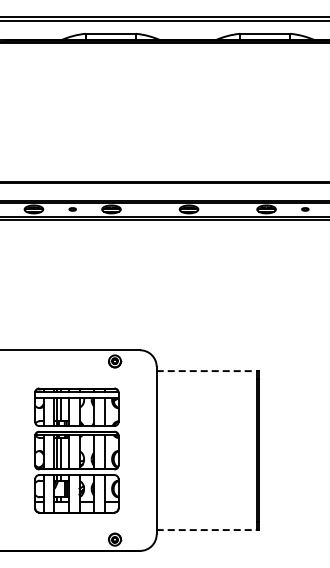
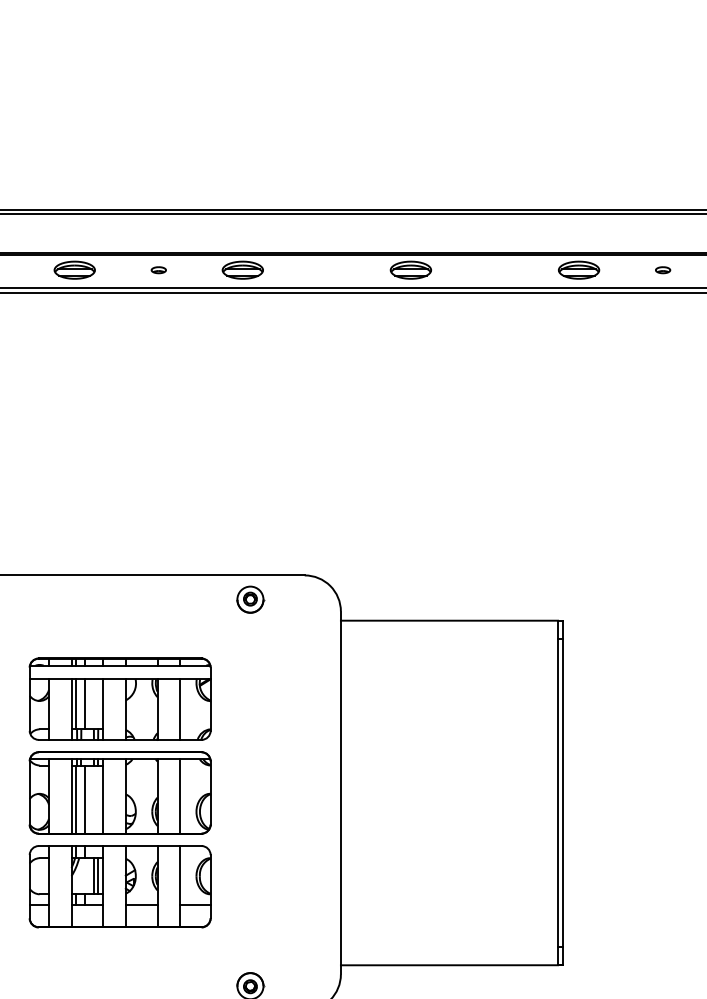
line: (207, 371) -> (450, 621), dashed -> solid
part: (76, 450) -> (119, 792), moved
line: (207, 530) -> (450, 966), dashed -> solid

